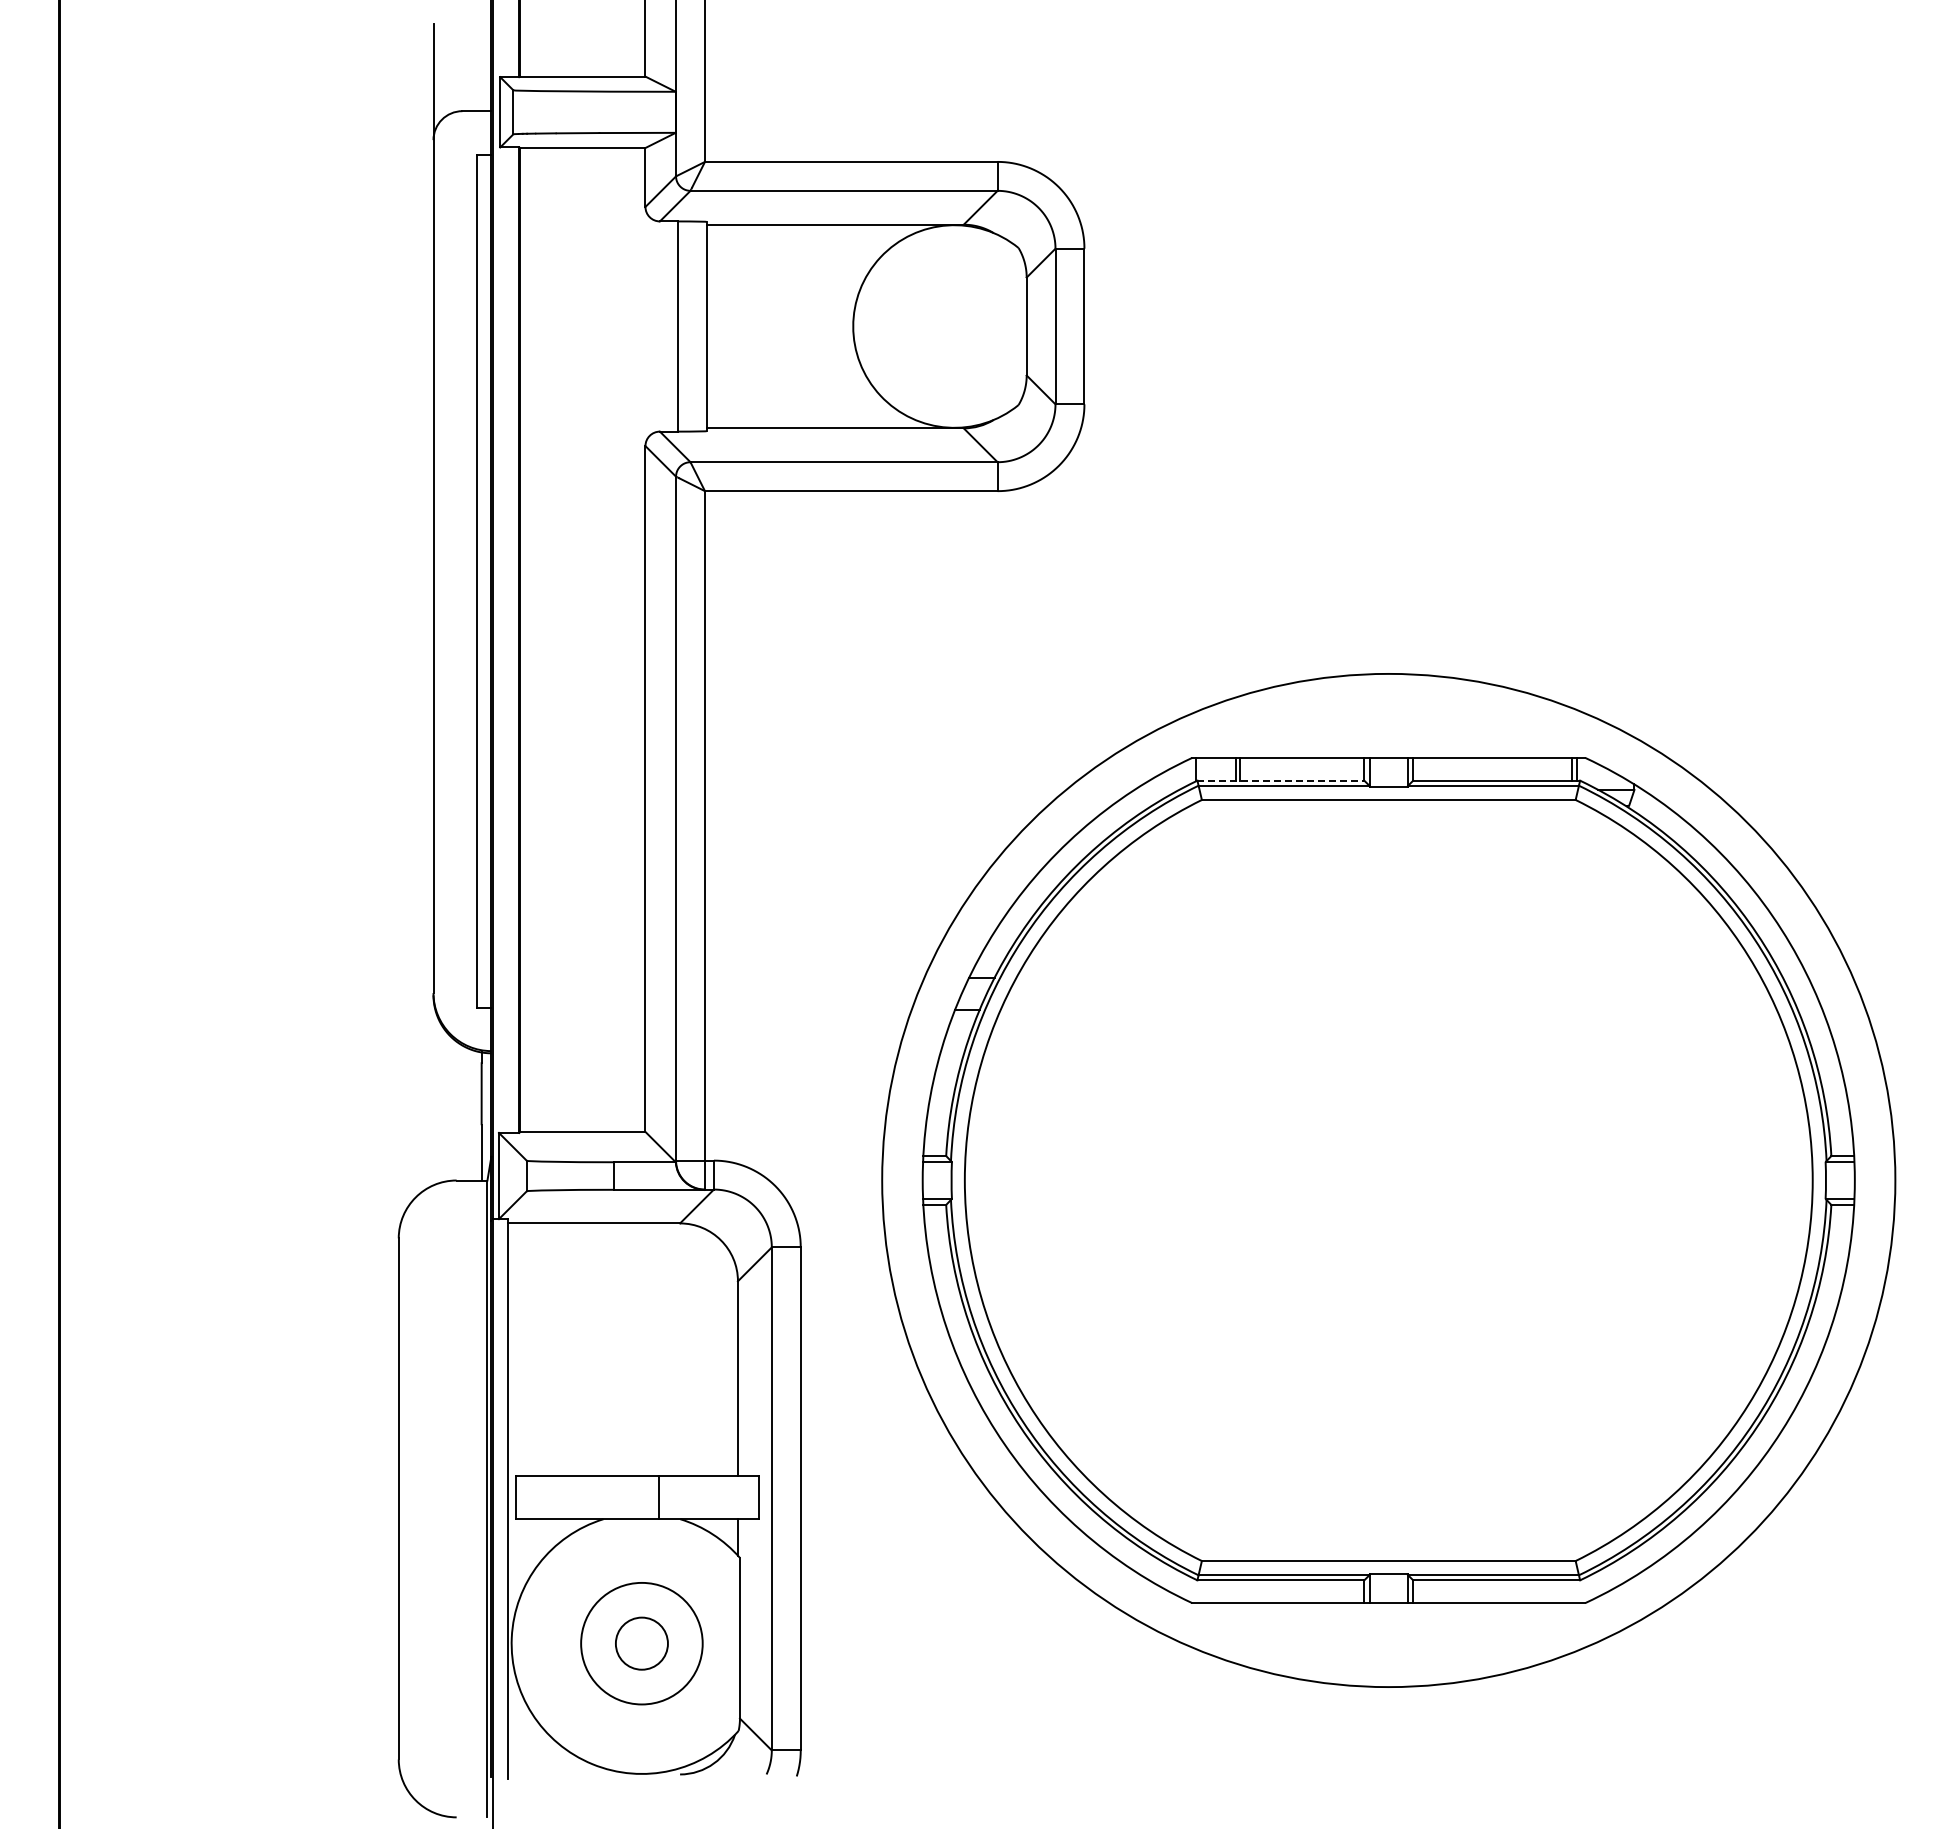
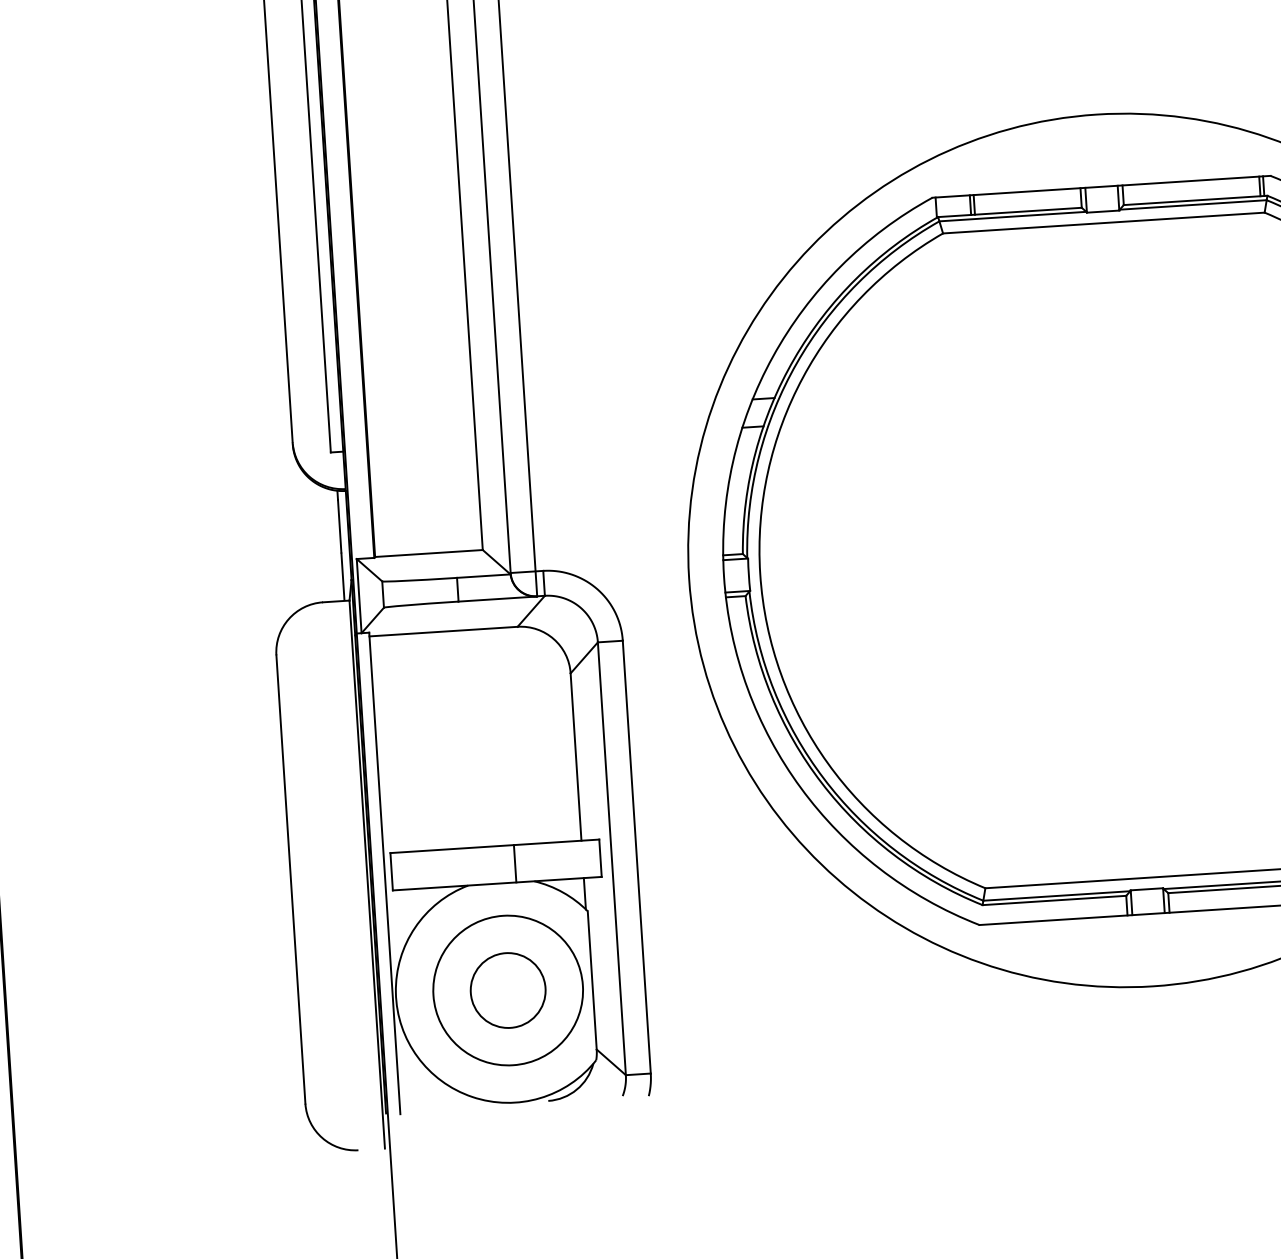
line: (1281, 780) -> (1010, 212), dashed -> solid
circle: (641, 1643) -> (507, 990), size x1.43
circle: (641, 1643) -> (507, 990), size x1.67

